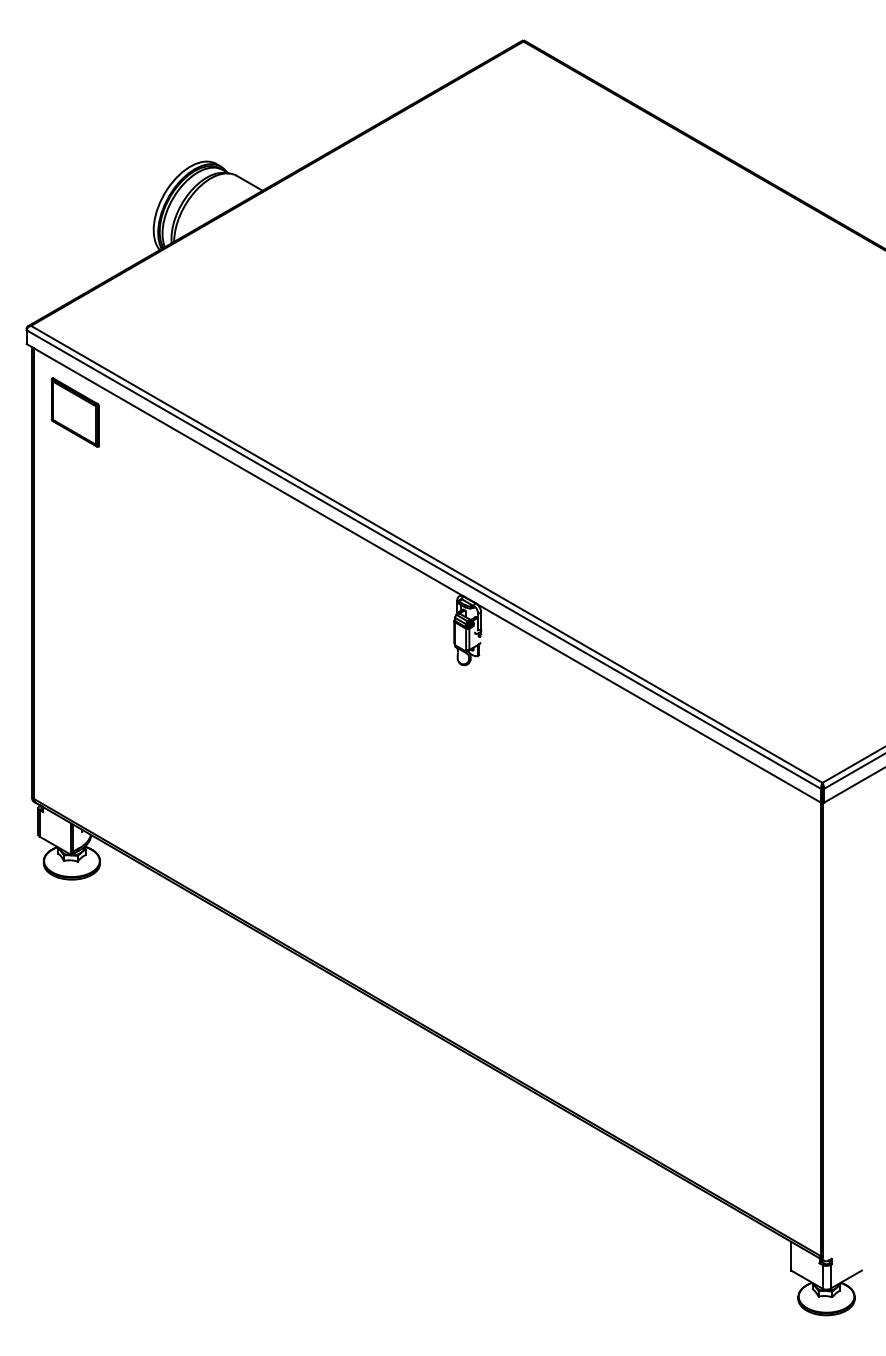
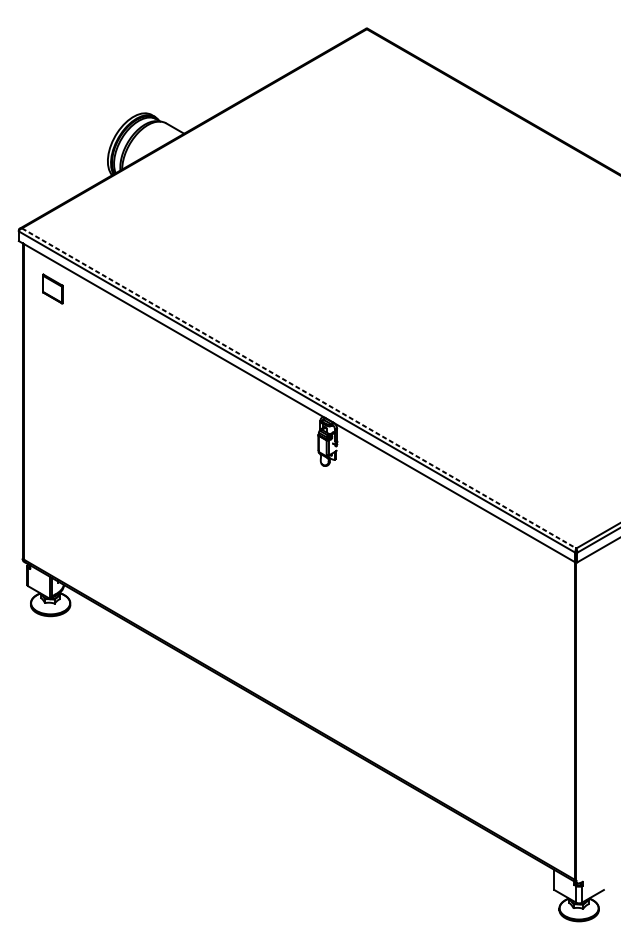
part: (74, 412) -> (52, 289), size x0.6
line: (426, 554) -> (298, 388), solid -> dashed

